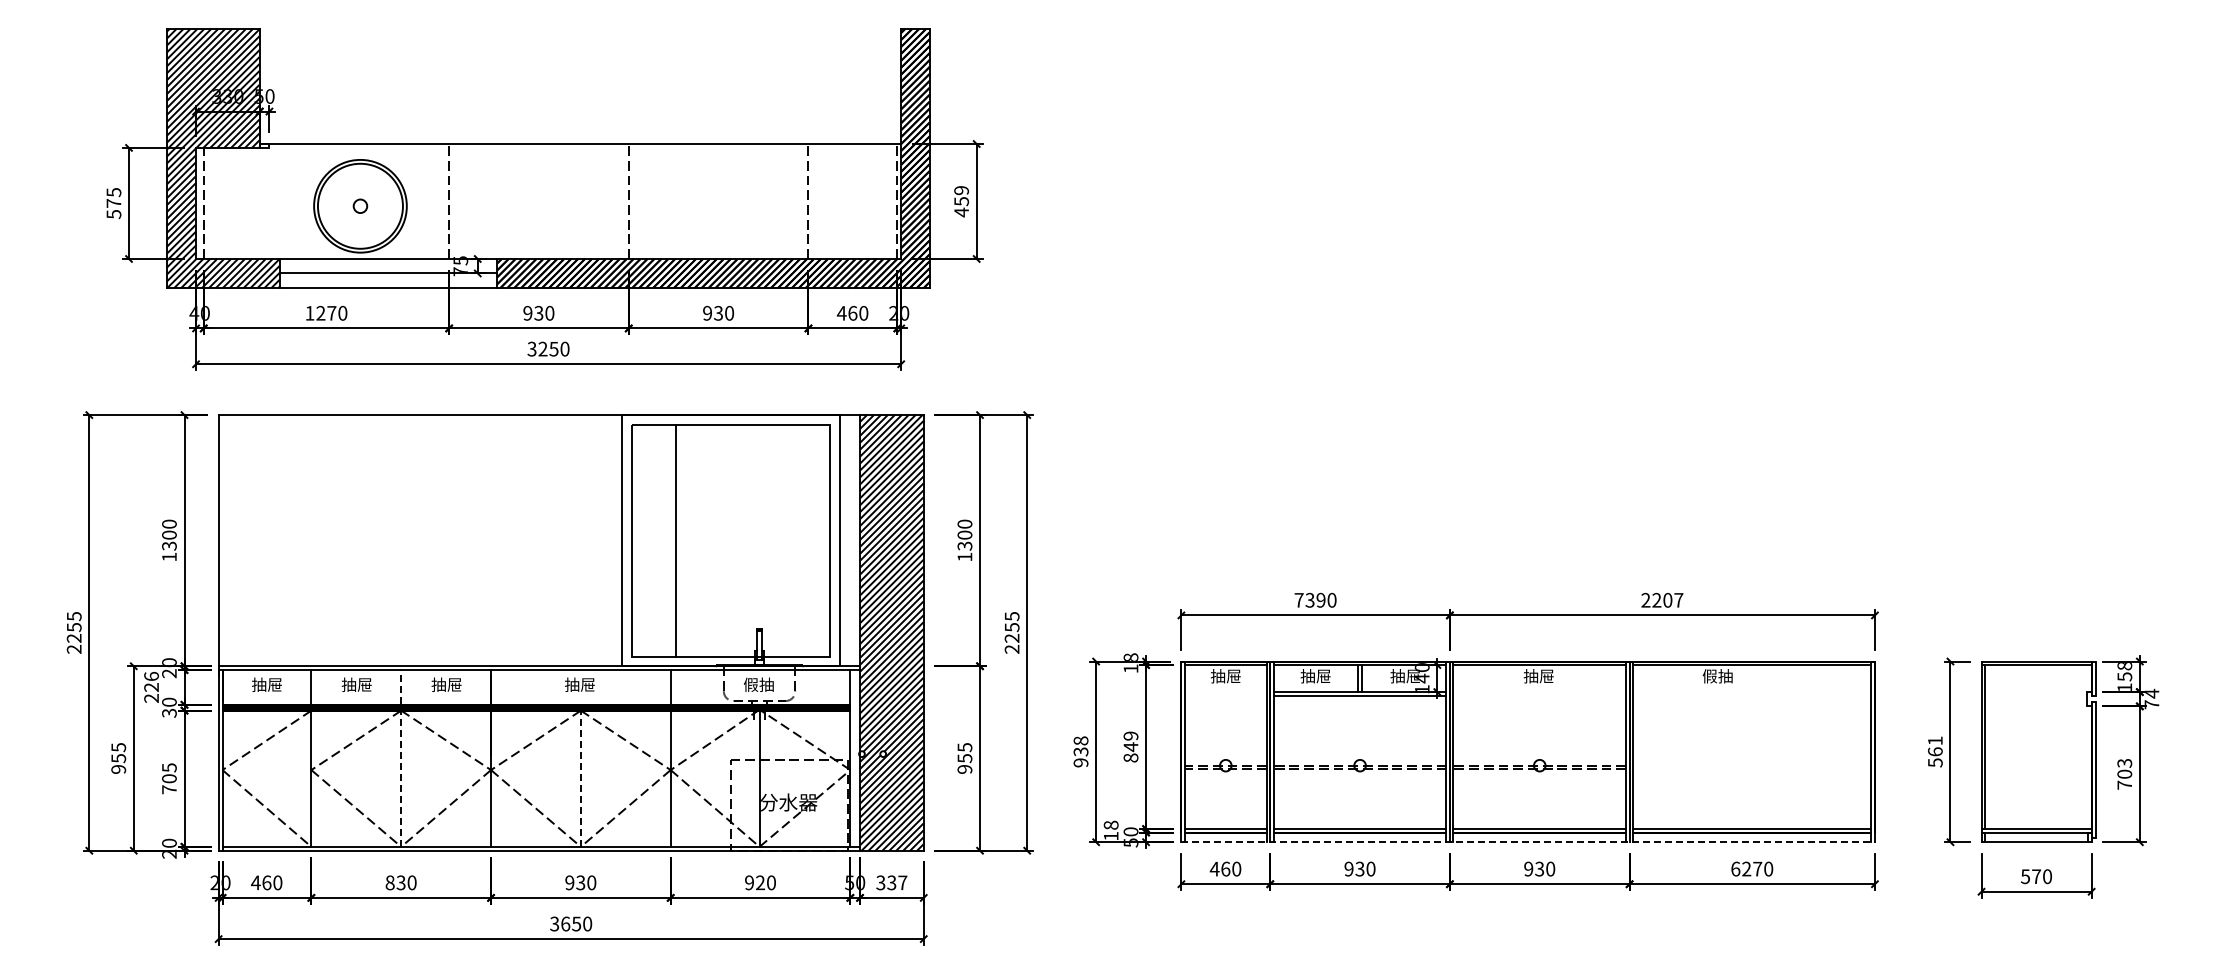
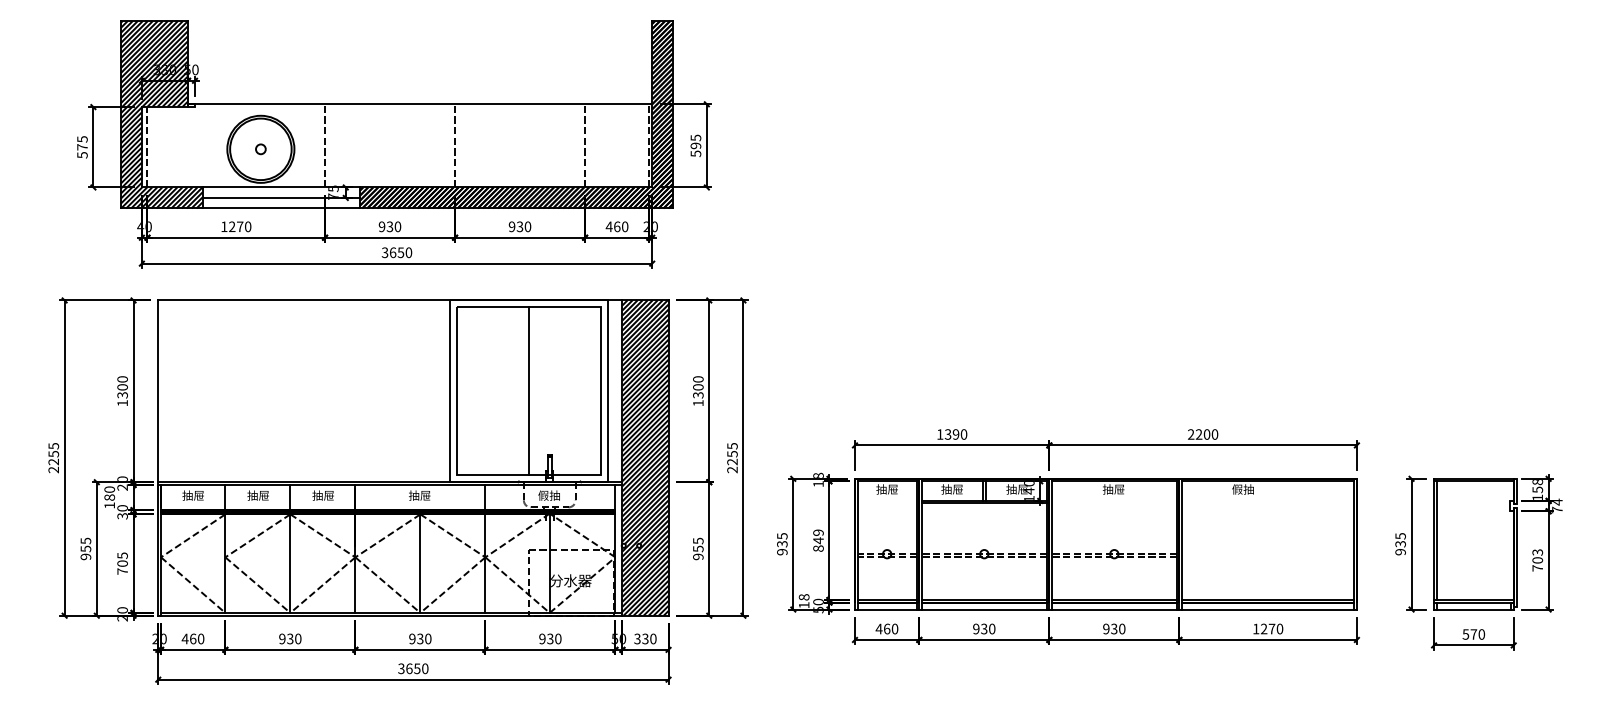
text: (961, 201) -> (695, 145), 459 -> 595
text: (542, 348) -> (392, 252), 3250 -> 3650
line: (676, 540) -> (529, 391), moved
text: (1678, 599) -> (1214, 433), 2207 -> 2200
text: (1298, 600) -> (939, 434), 7390 -> 1390
text: (151, 686) -> (109, 496), 226 -> 180
text: (1080, 740) -> (781, 535), 938 -> 935
text: (1935, 751) -> (1400, 543), 561 -> 935
line: (401, 757) -> (290, 548), dashed -> solid
line: (580, 778) -> (420, 563), dashed -> solid
line: (1528, 842) -> (1106, 609), dashed -> solid
text: (1735, 868) -> (1256, 628), 6270 -> 1270
text: (389, 882) -> (281, 638), 830 -> 930
text: (902, 882) -> (653, 638), 337 -> 330
text: (759, 883) -> (549, 639), 920 -> 930

